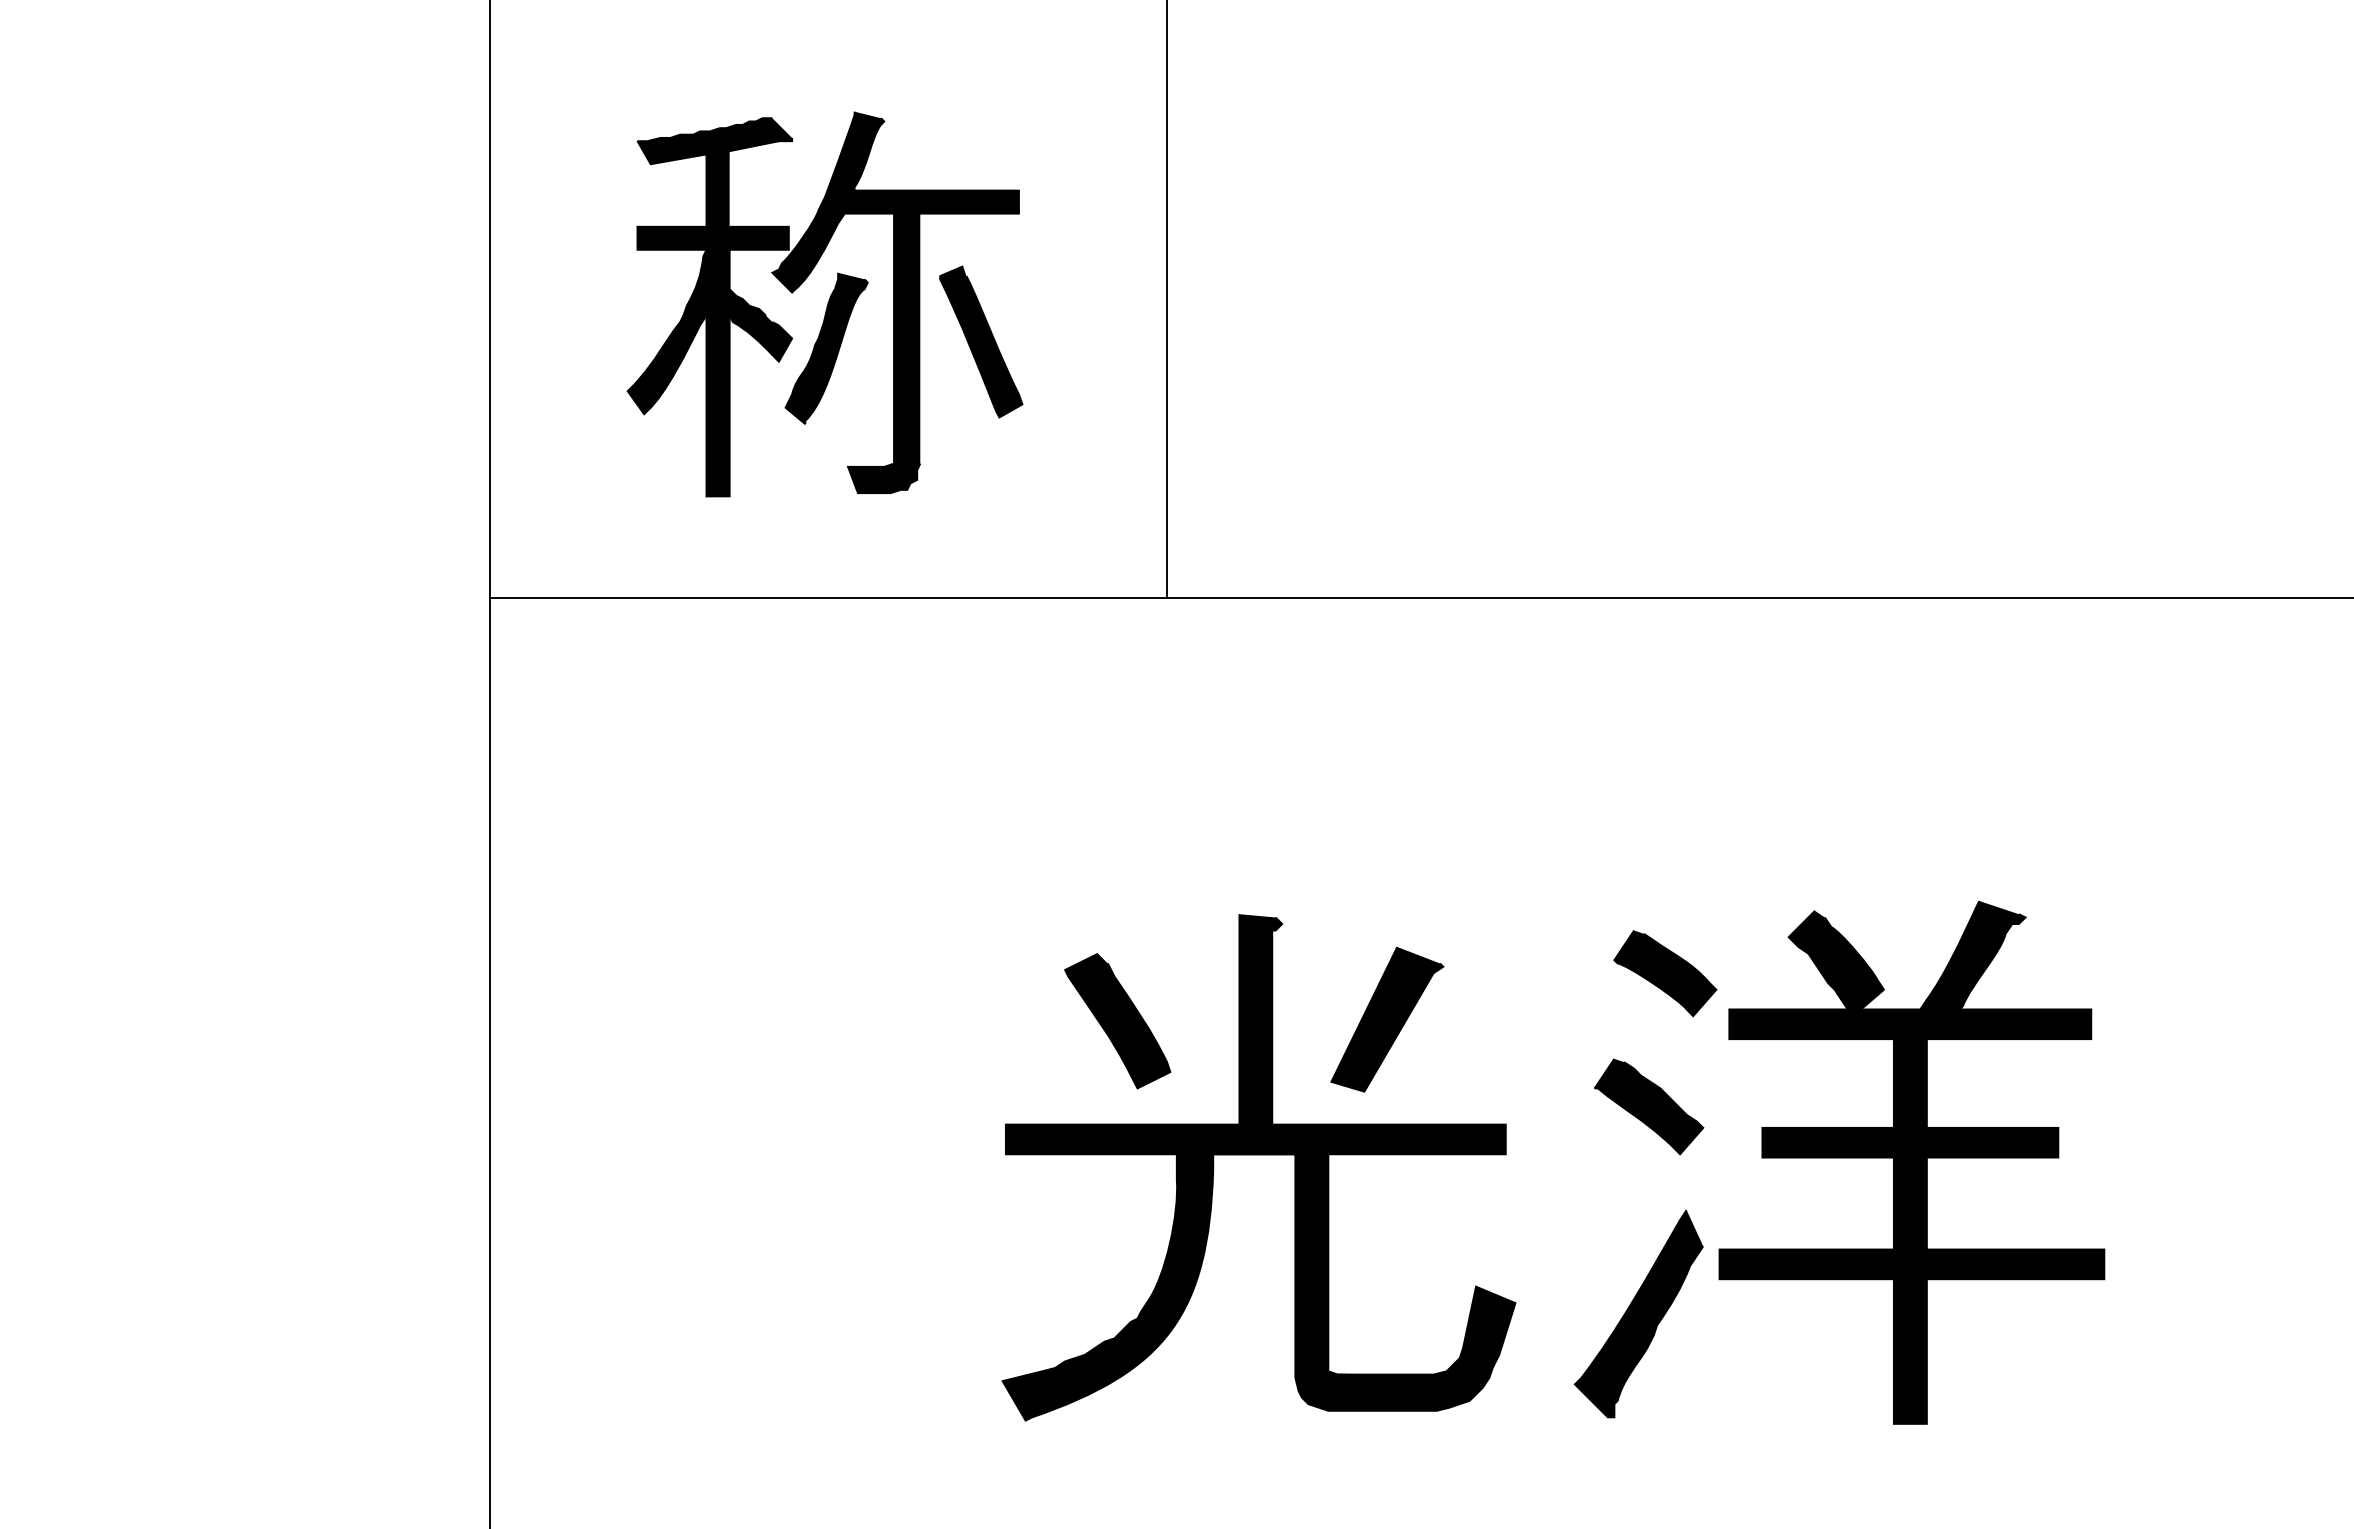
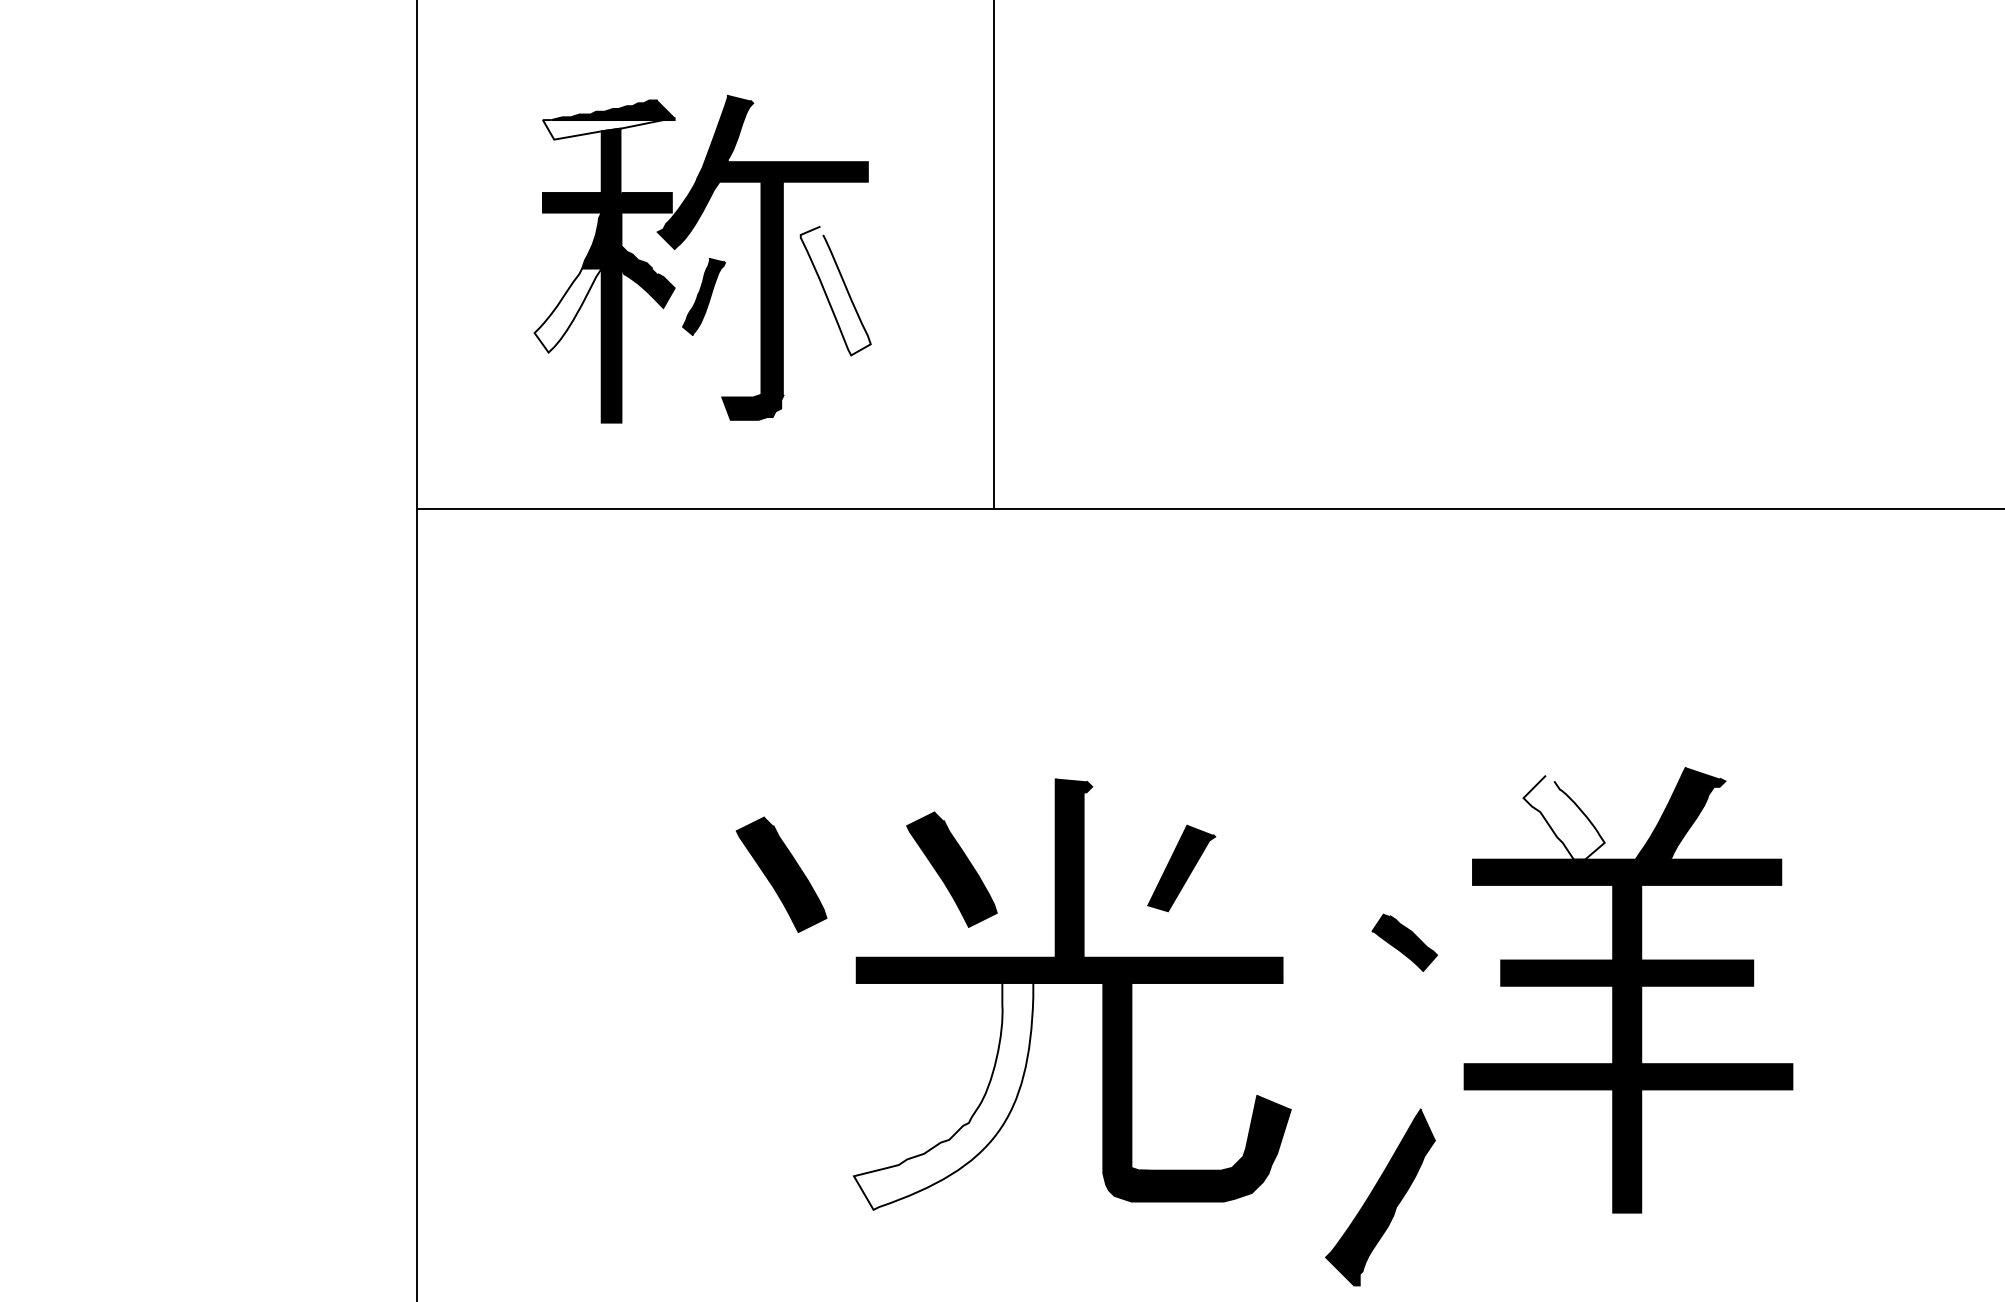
fill: (707, 152) -> (602, 129), removed
fill: (981, 341) -> (835, 290), removed
part: (826, 348) -> (703, 296), size x0.6
fill: (666, 364) -> (567, 310), removed
fill: (1835, 959) -> (1563, 817), removed
part: (1665, 973) -> (1418, 829), removed
part: (1387, 1019) -> (1181, 868), size x0.7
part: (917, 1027) -> (781, 875), added
part: (1649, 1106) -> (1404, 942), size x0.7
fill: (1148, 1287) -> (978, 1096), removed
part: (1638, 1313) -> (1380, 1197), moved

